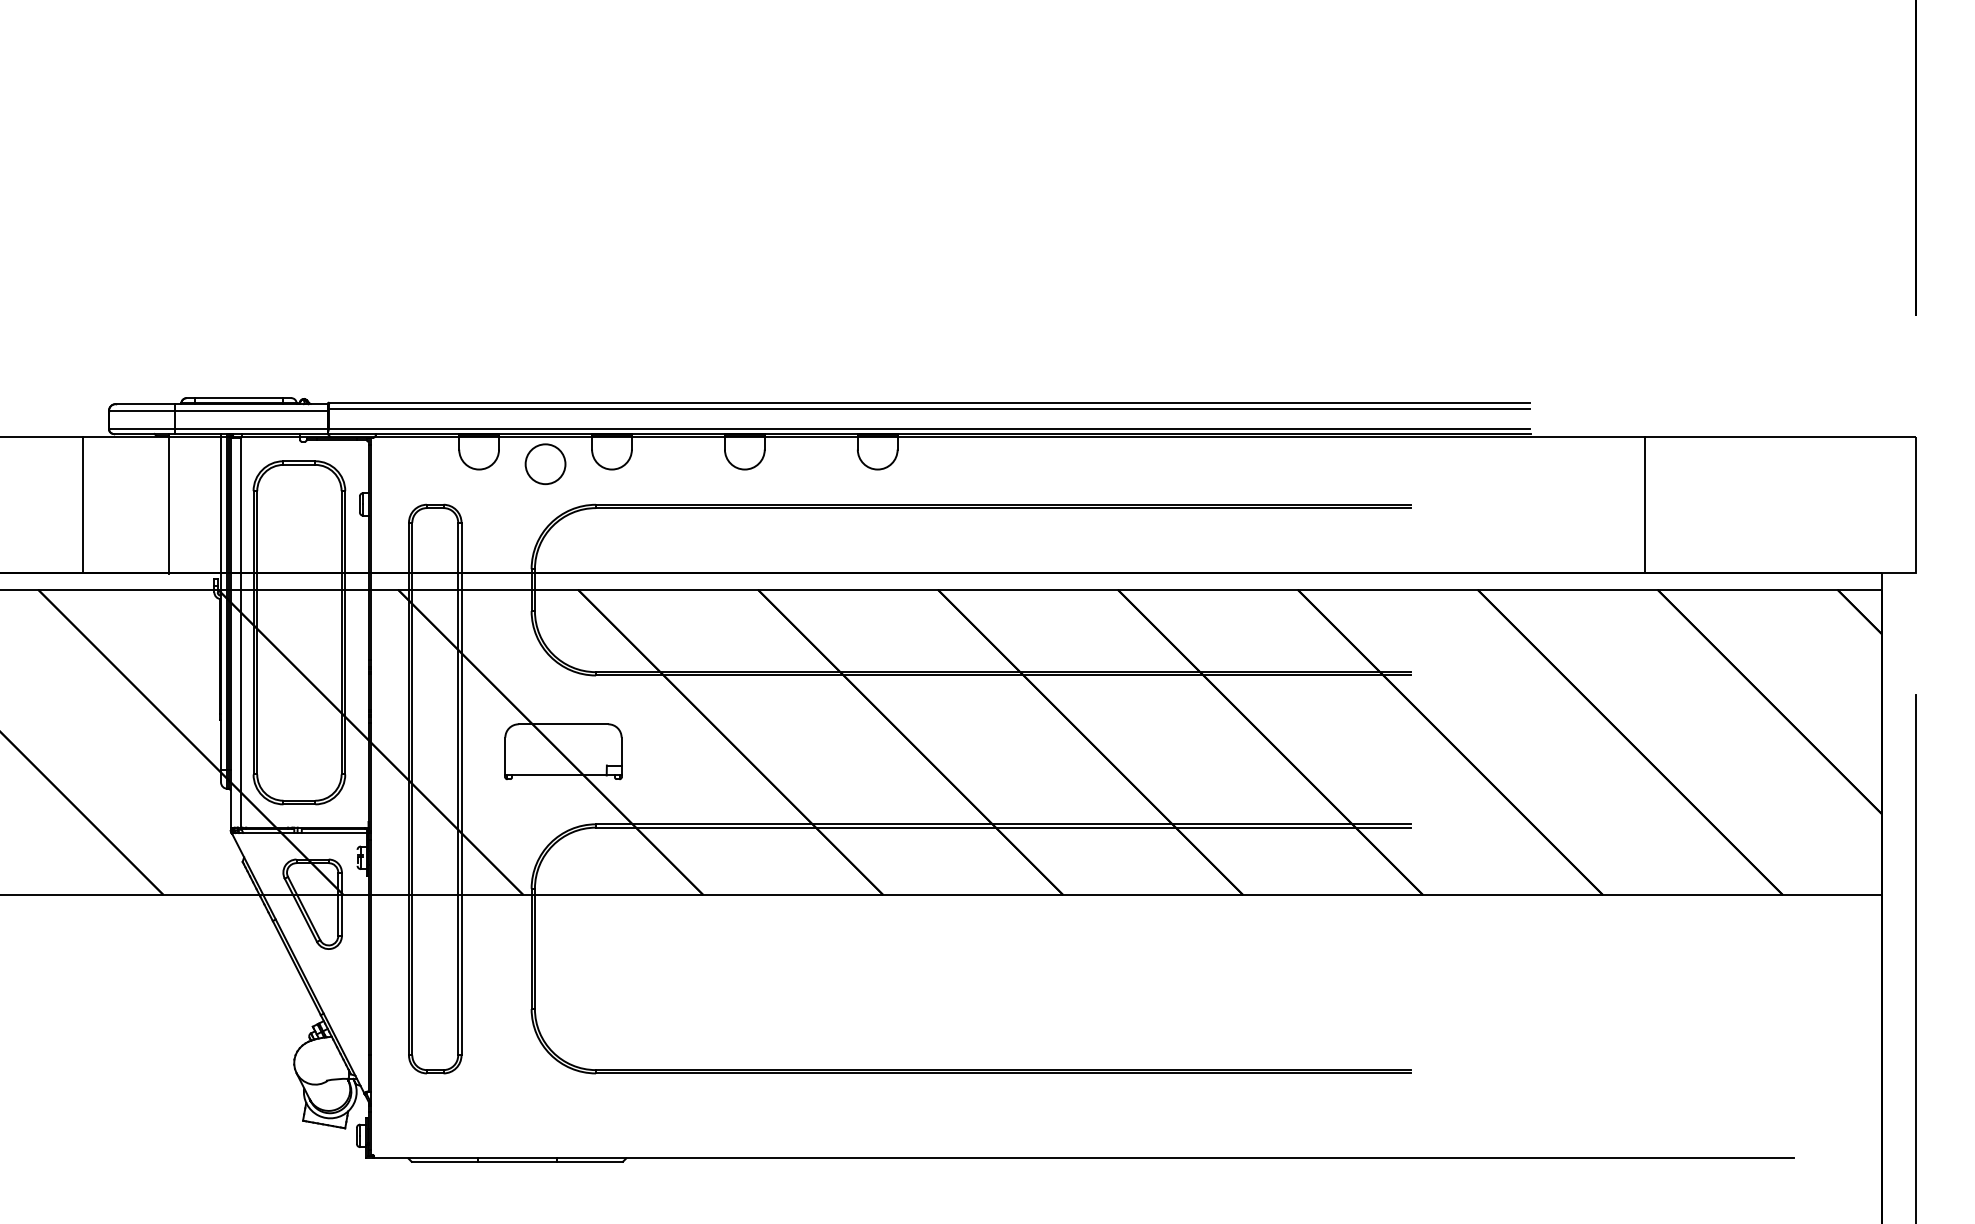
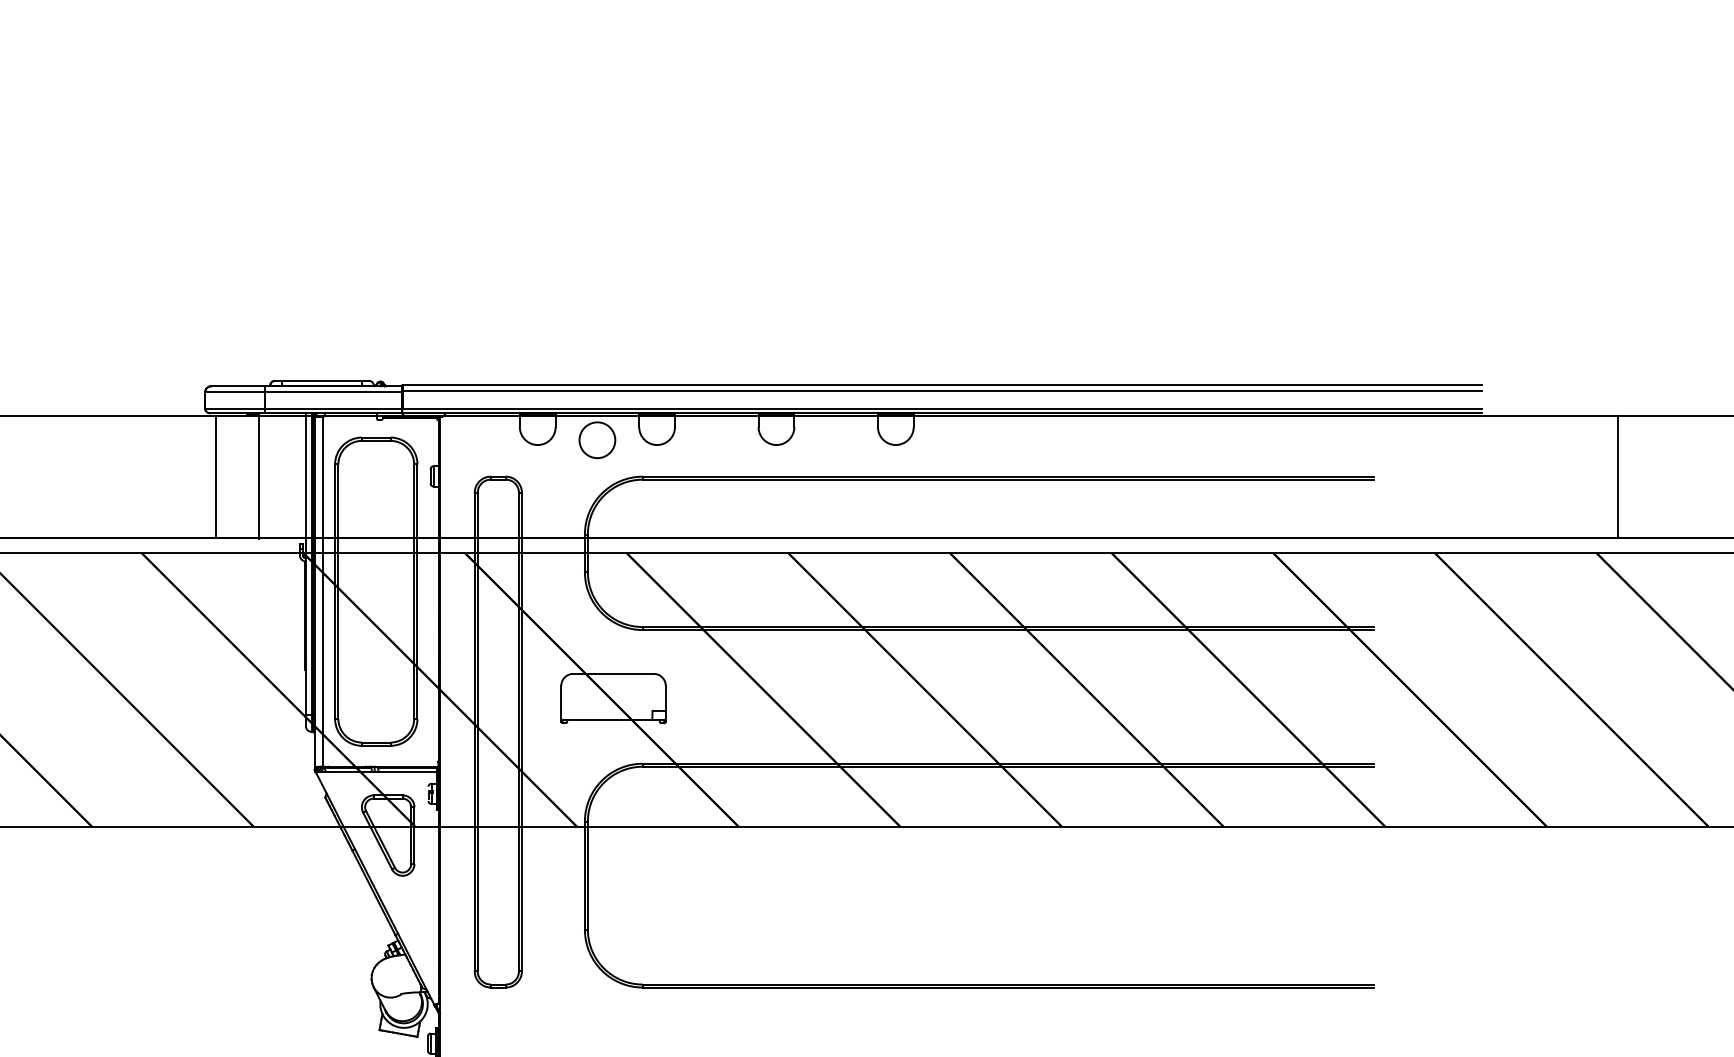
line: (82, 504) -> (215, 476), moved
line: (1644, 504) -> (1617, 476), moved

